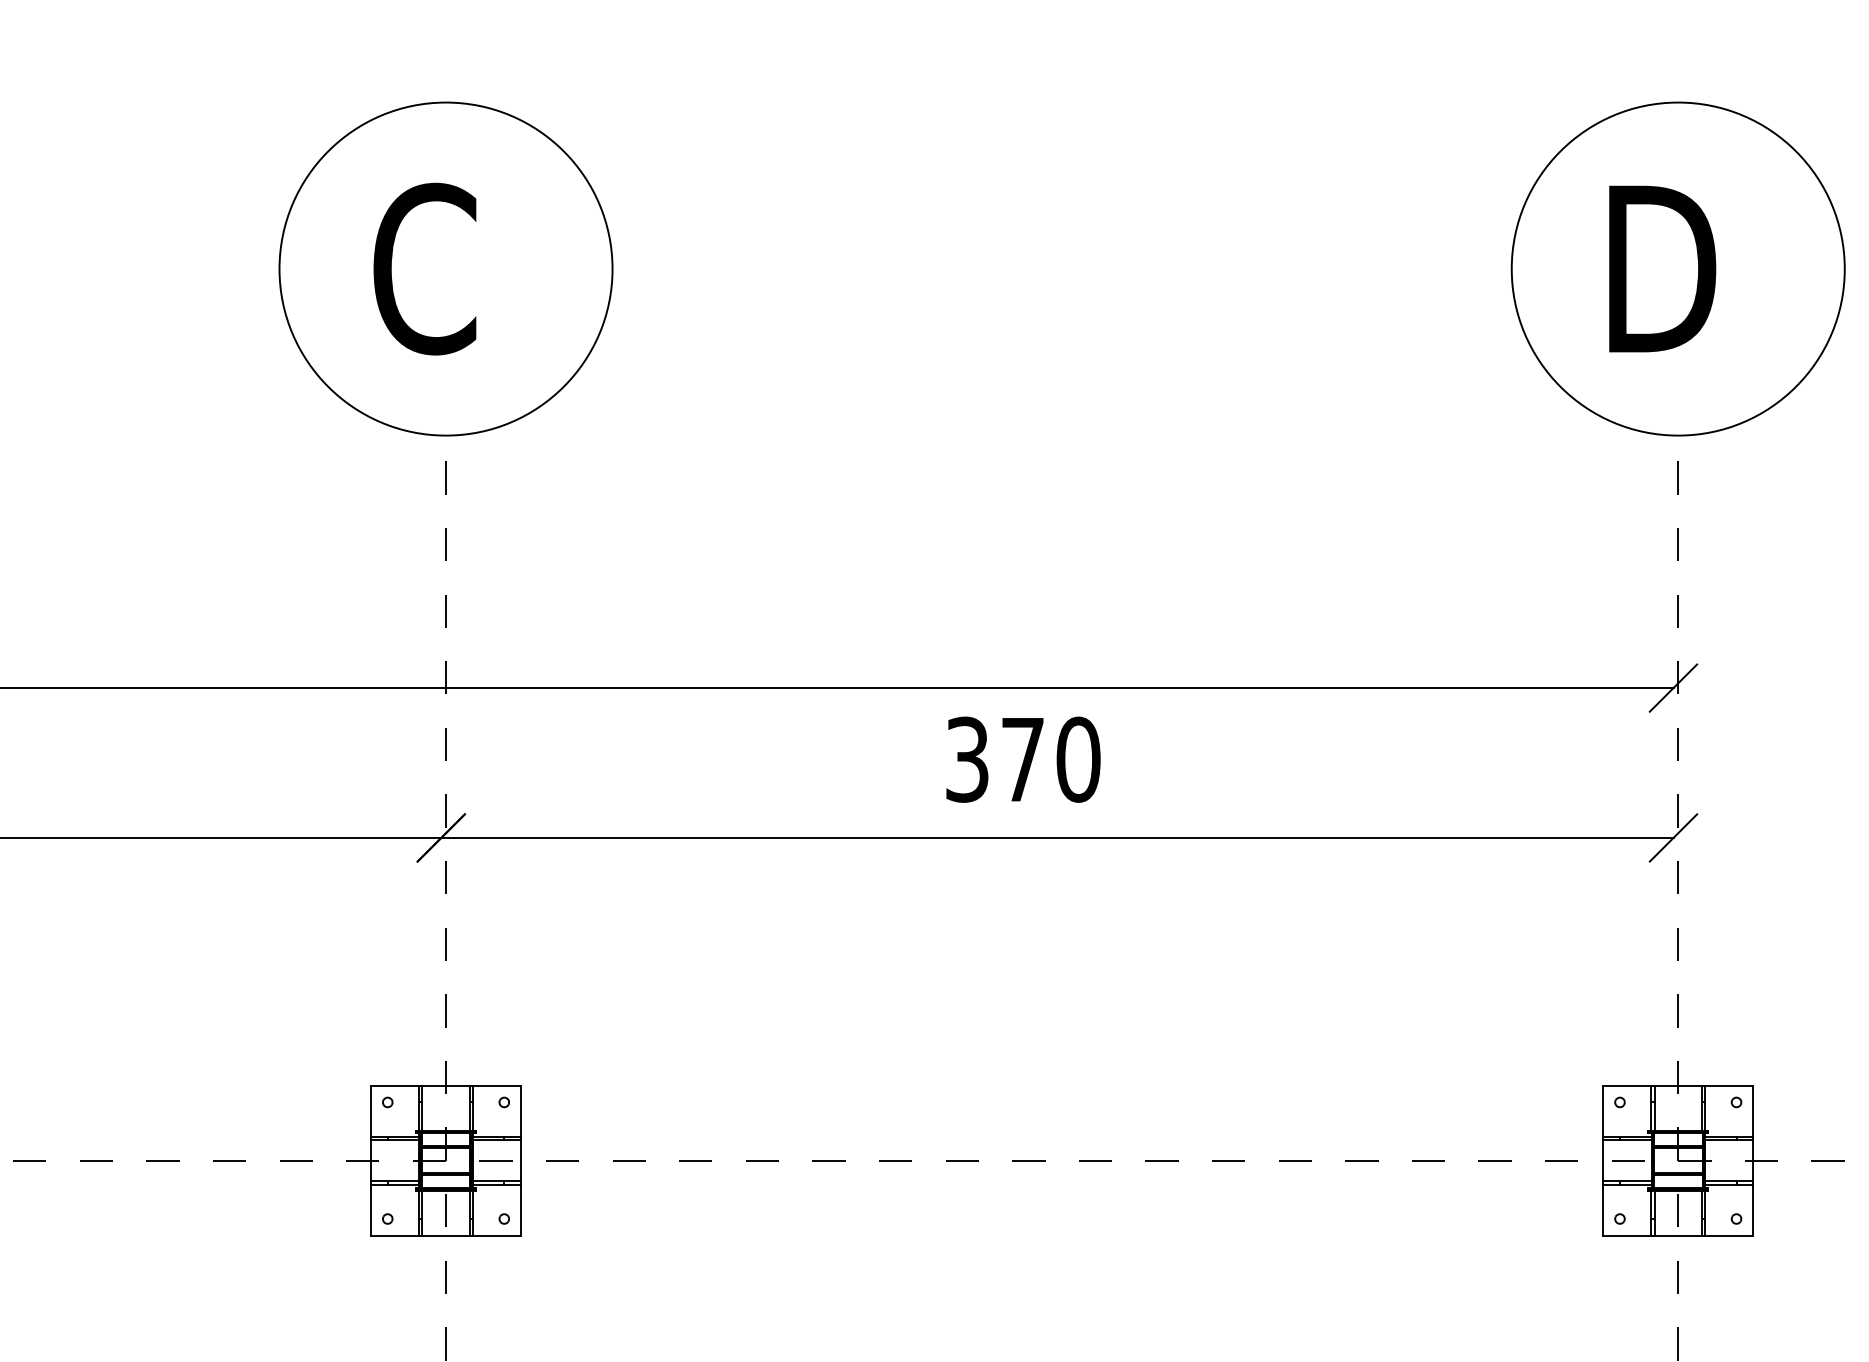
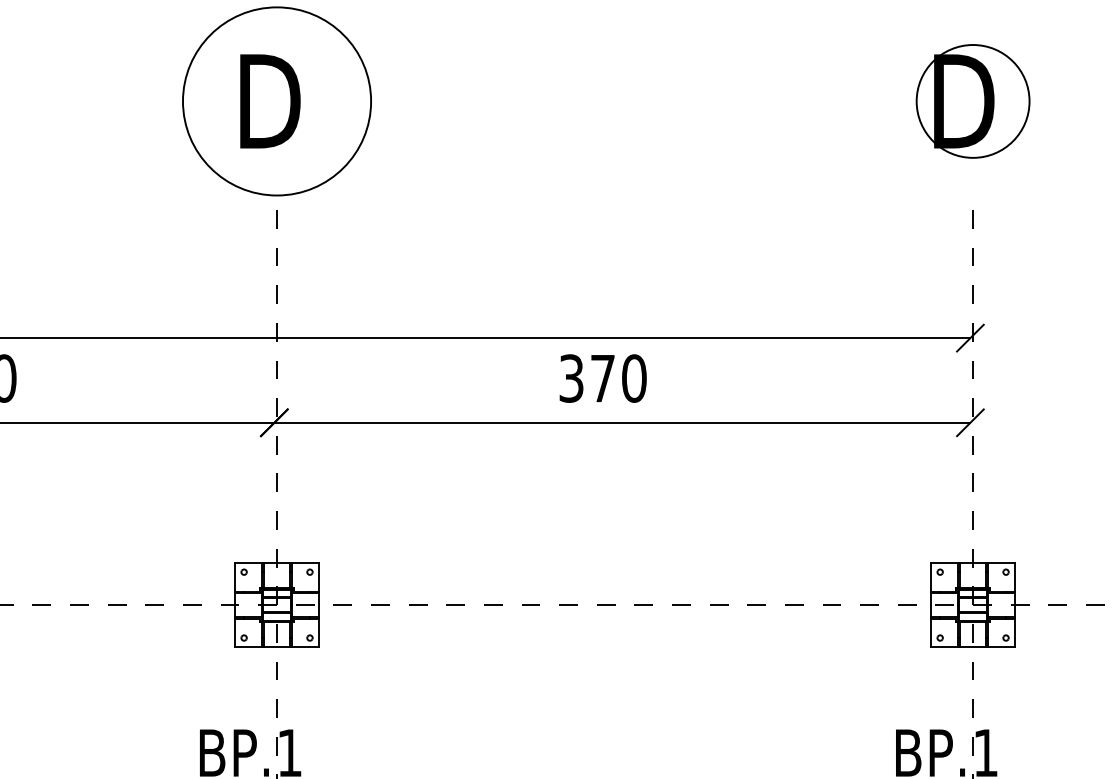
text: (430, 269) -> (268, 101), C -> D
circle: (1678, 269) -> (973, 101), size x0.6

